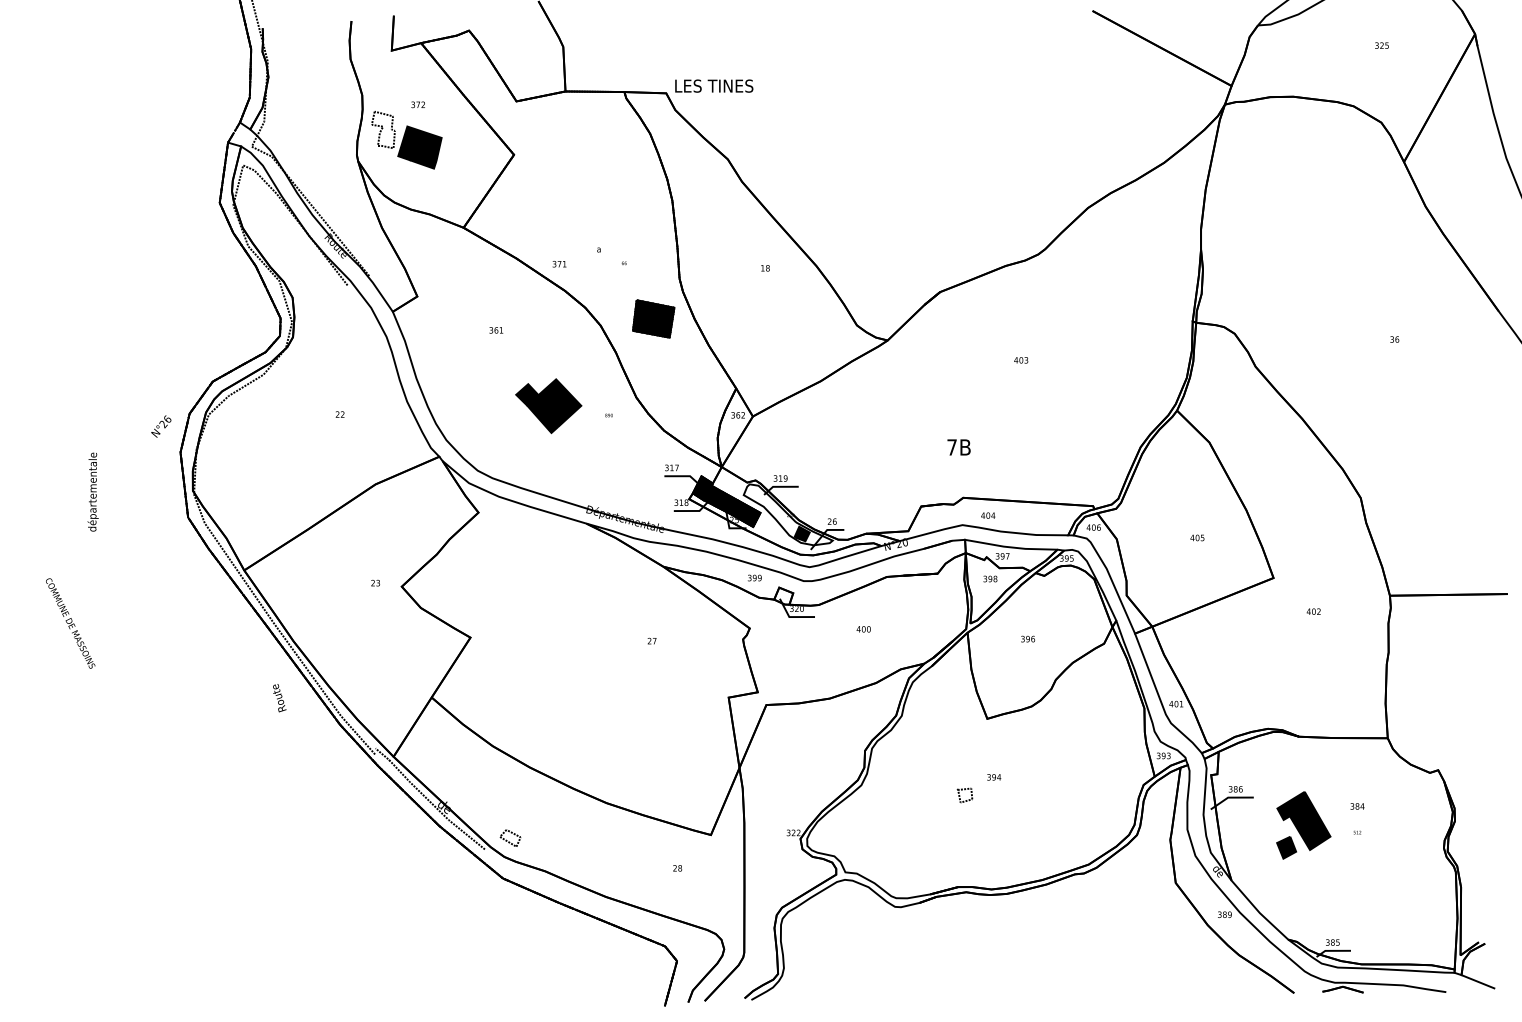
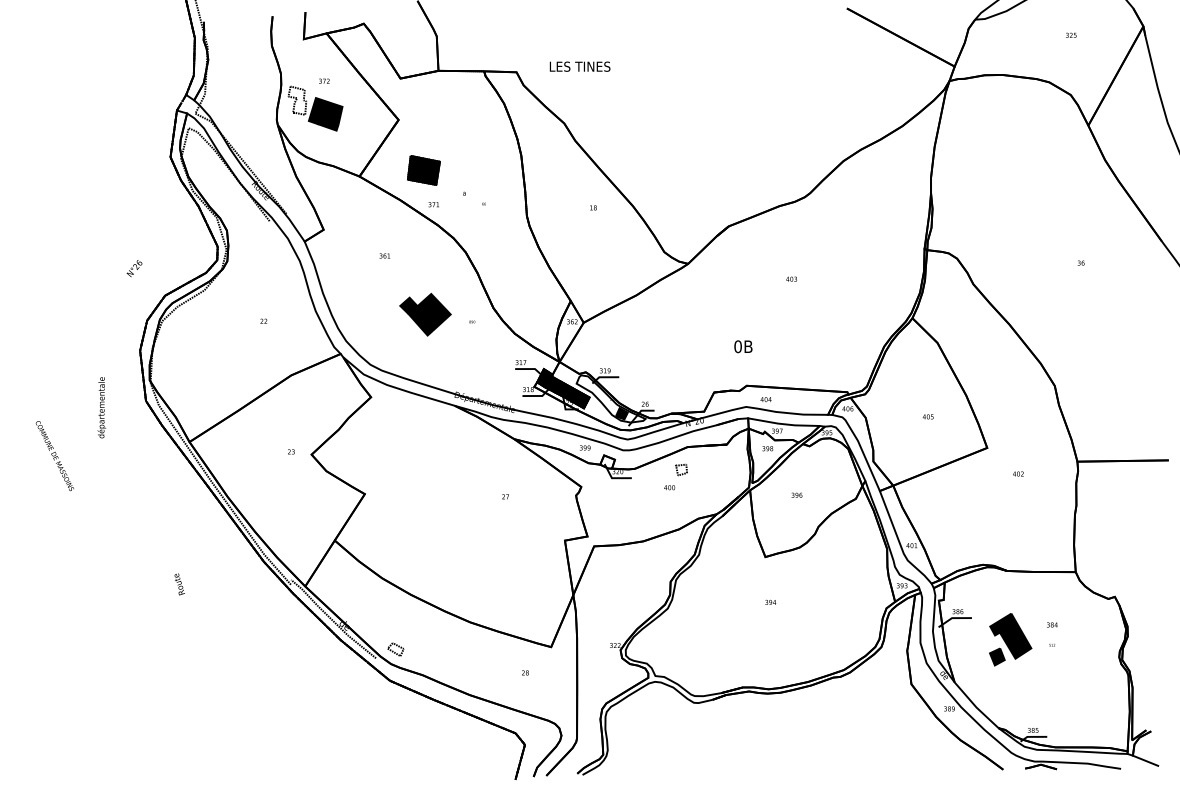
text: (714, 85) -> (580, 66), moved
part: (653, 318) -> (423, 170), moved
text: (161, 426) -> (134, 268), moved
text: (952, 447) -> (738, 346), 7B -> 0B
text: (92, 491) -> (101, 407), moved
text: (70, 623) -> (54, 456), moved
text: (279, 698) -> (179, 584), moved
part: (964, 795) -> (681, 470), moved

